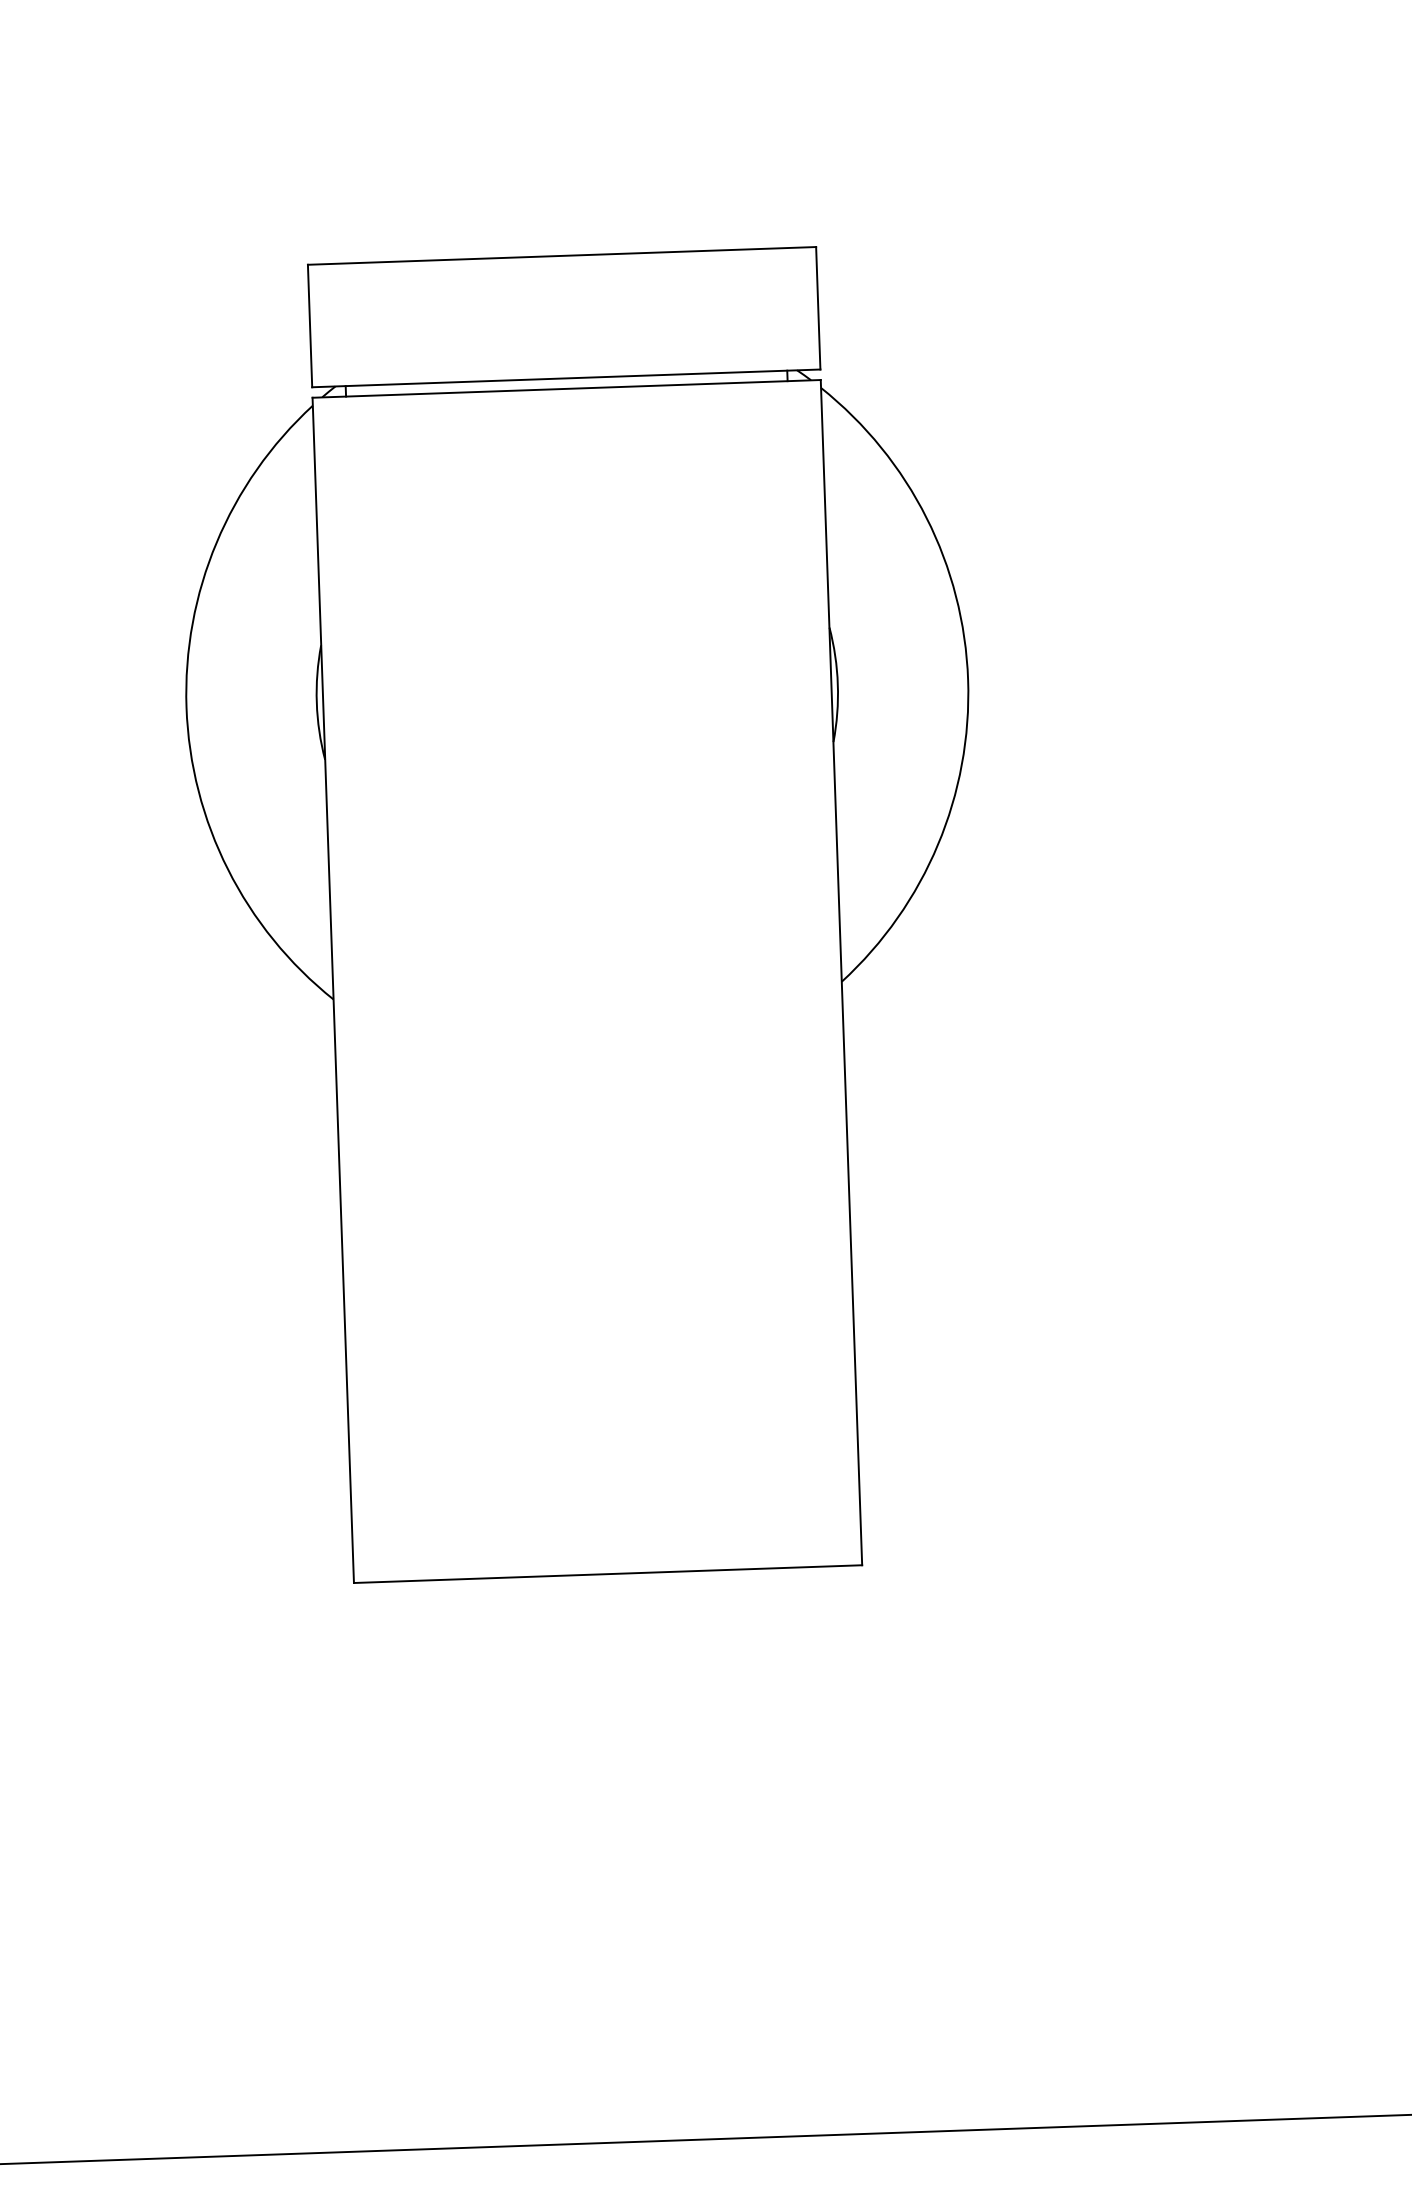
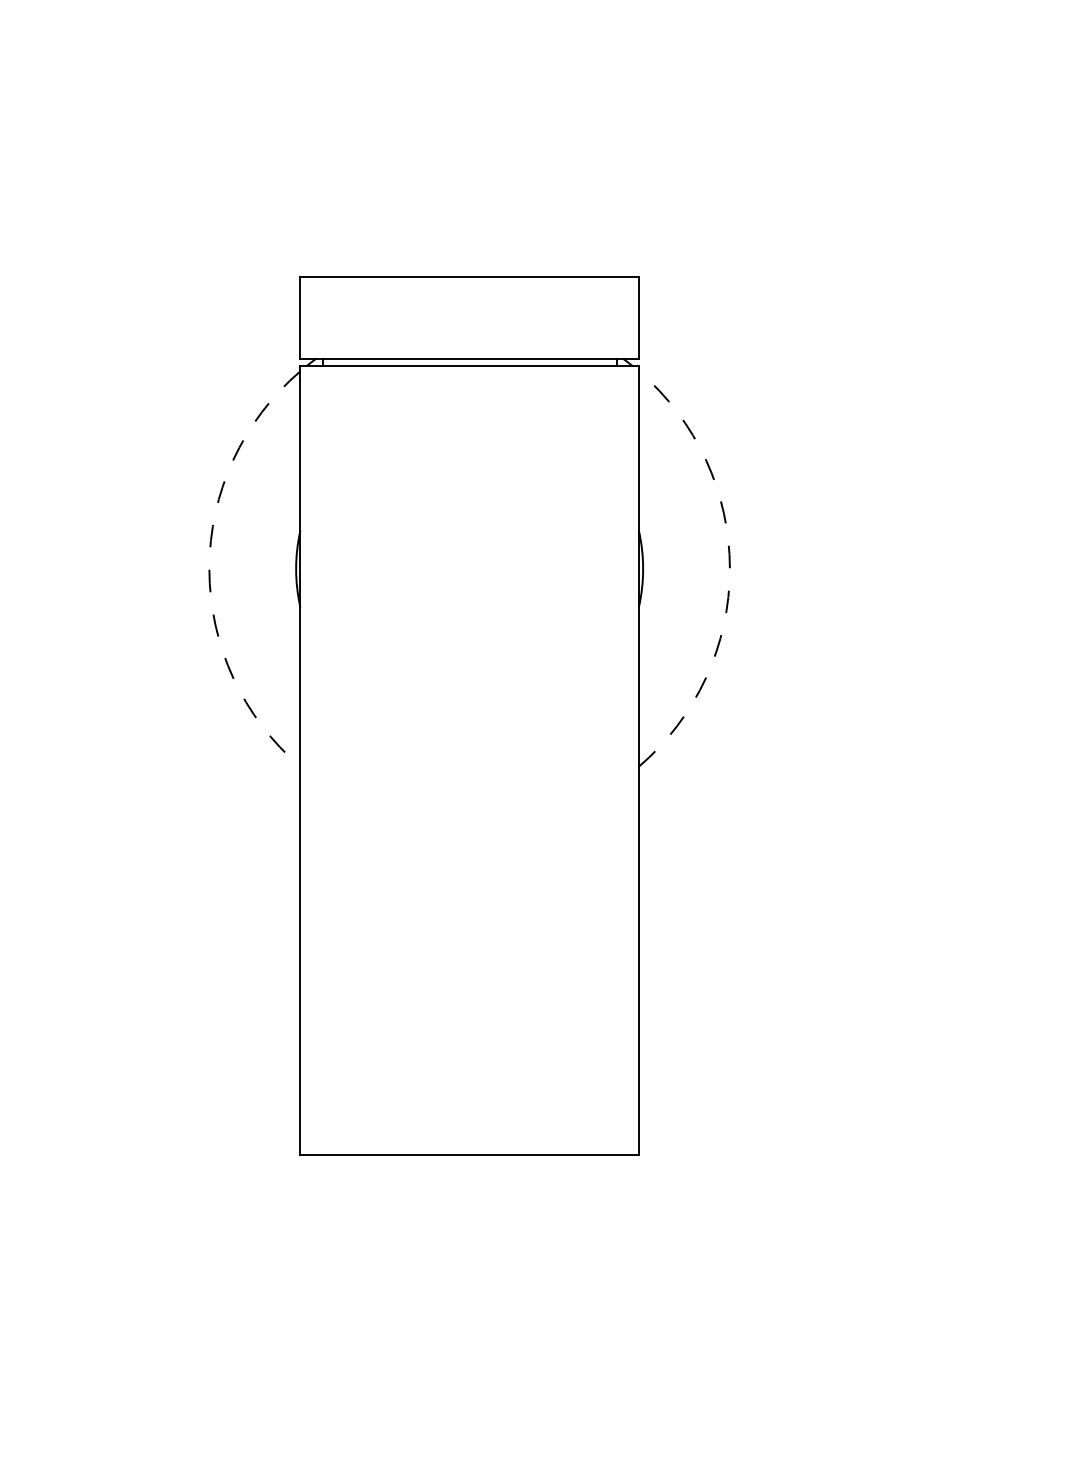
arc: (967, 680) -> (729, 569), solid -> dashed
arc: (186, 708) -> (209, 569), solid -> dashed

